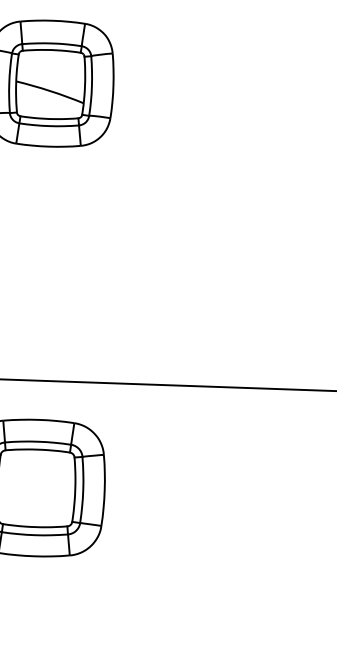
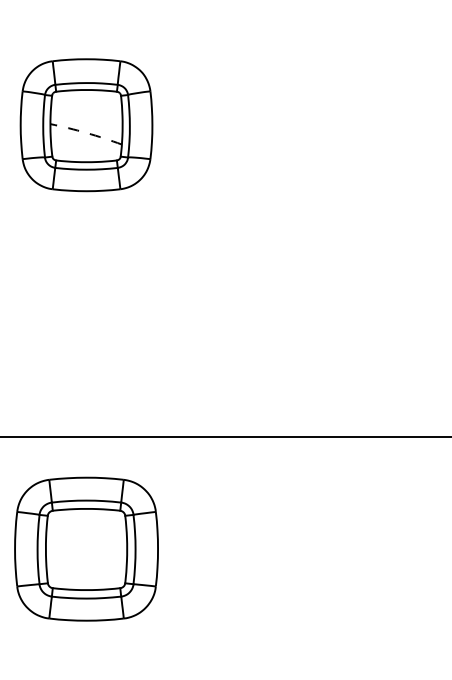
arc: (50, 91) -> (86, 133), solid -> dashed

